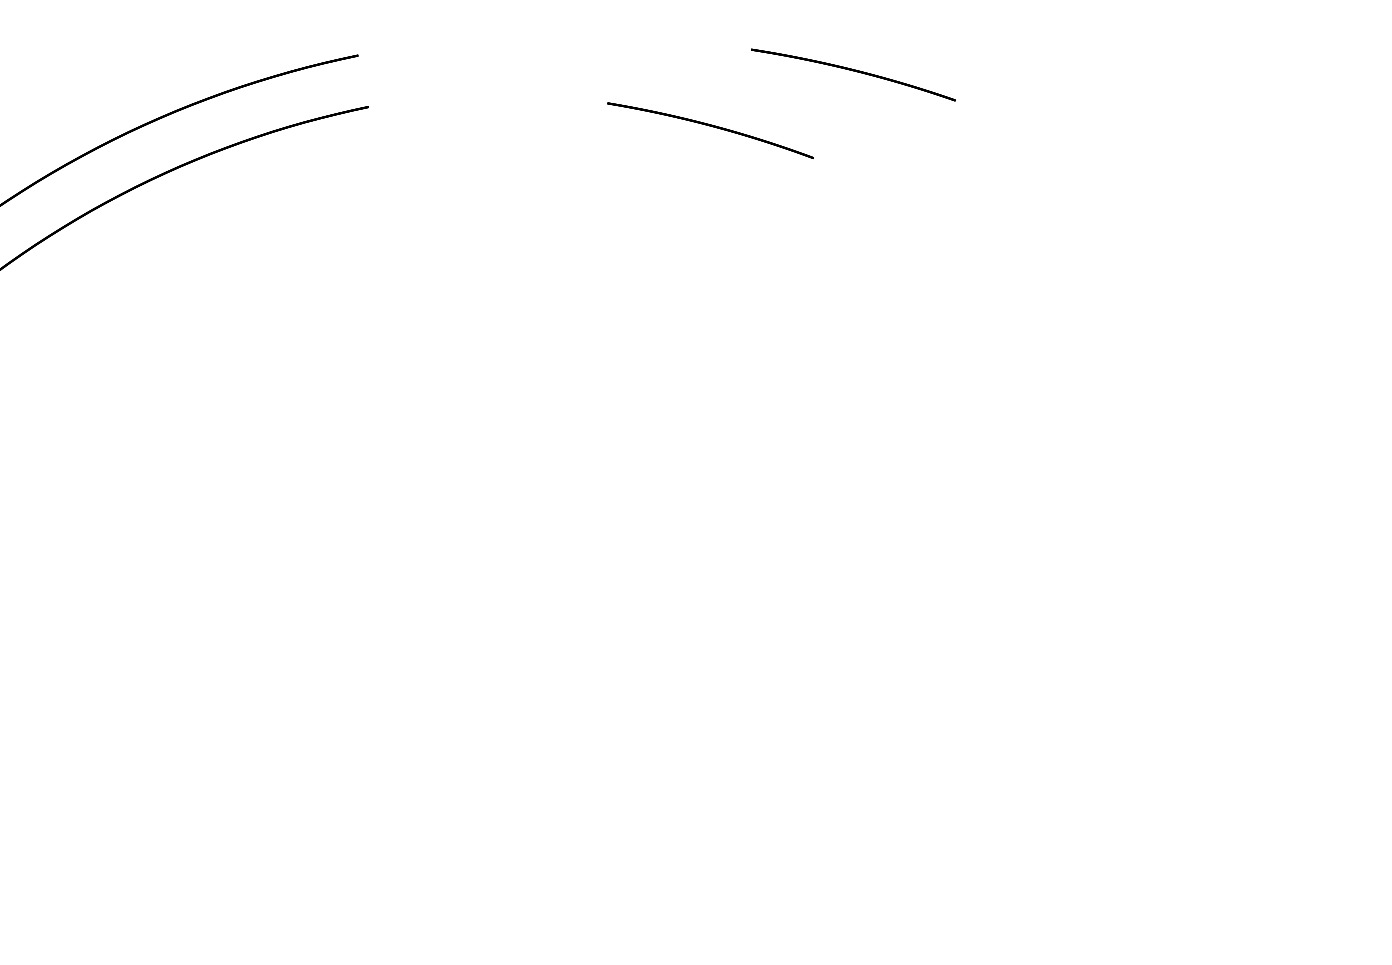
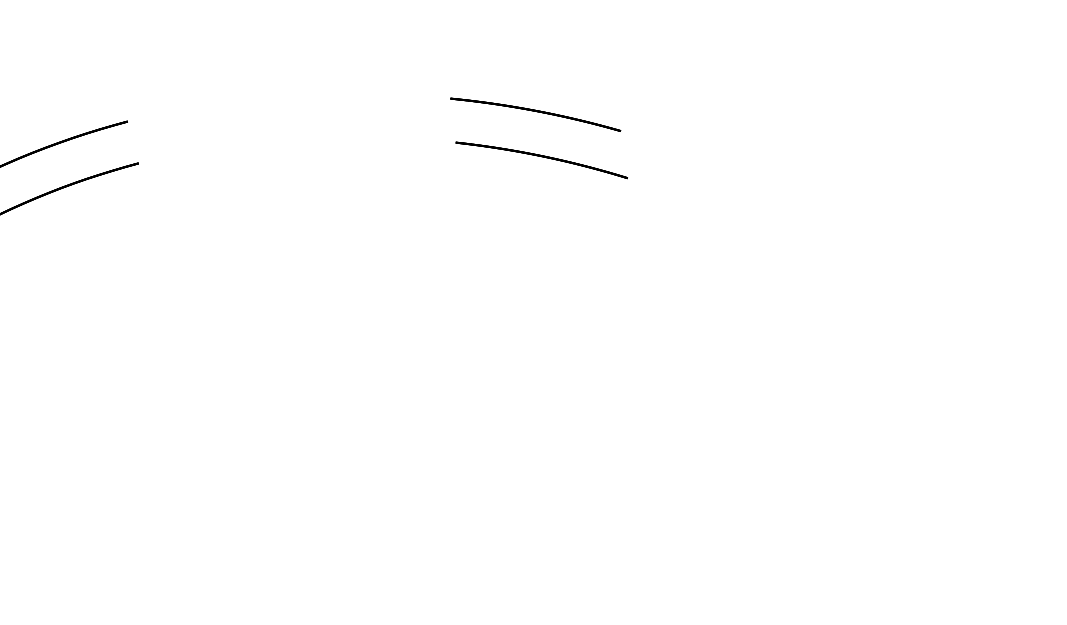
part: (710, 130) -> (541, 160), moved

